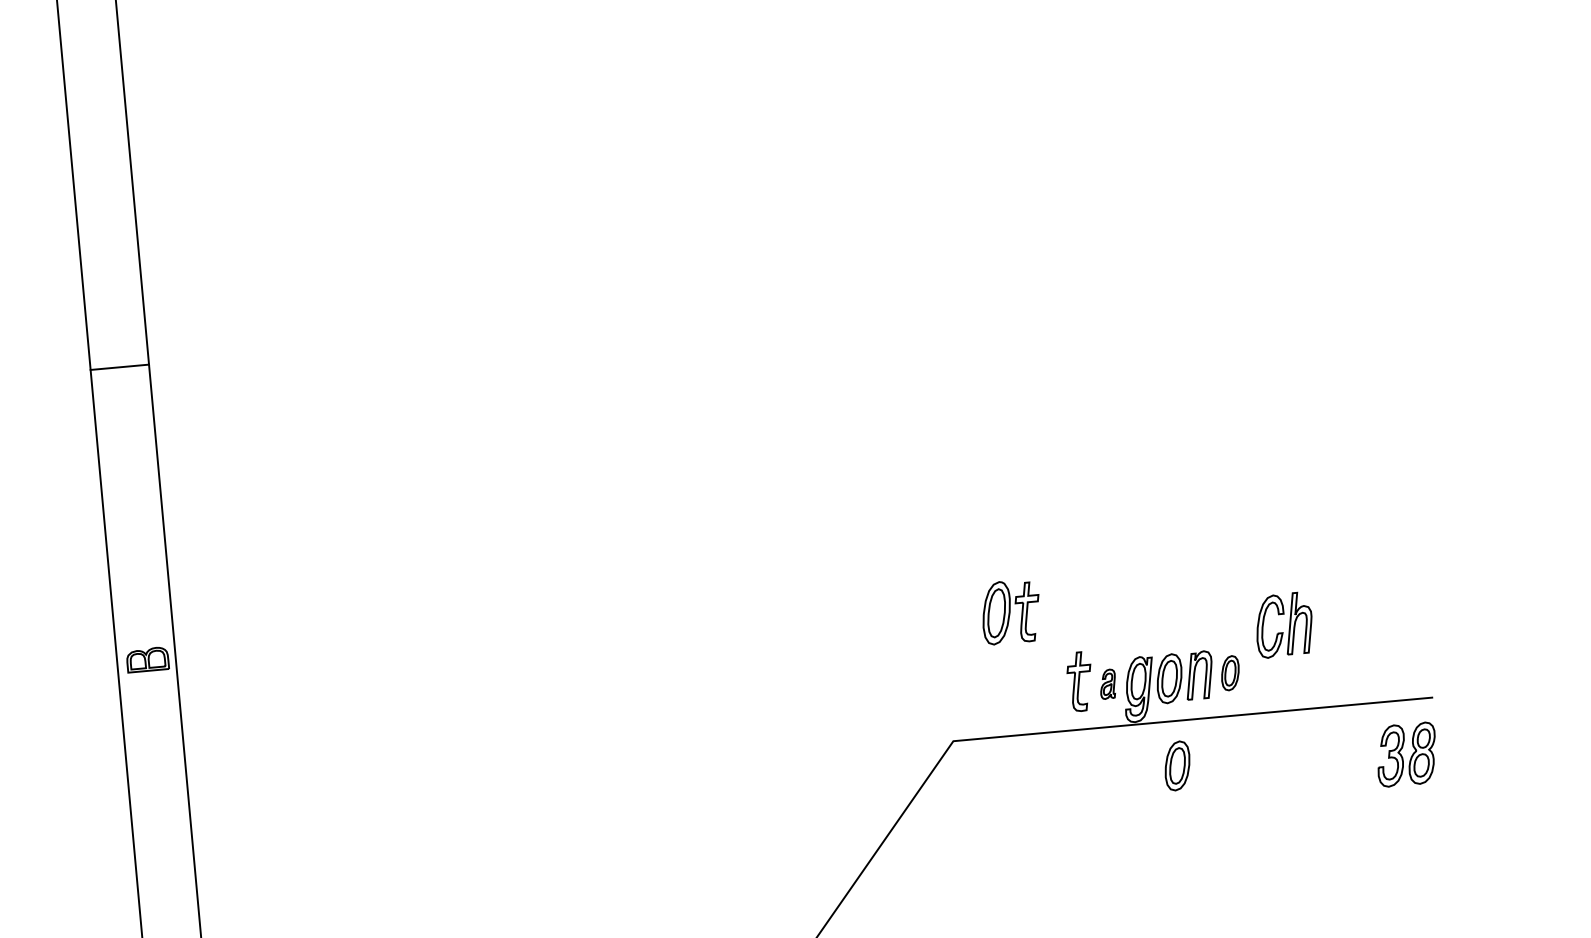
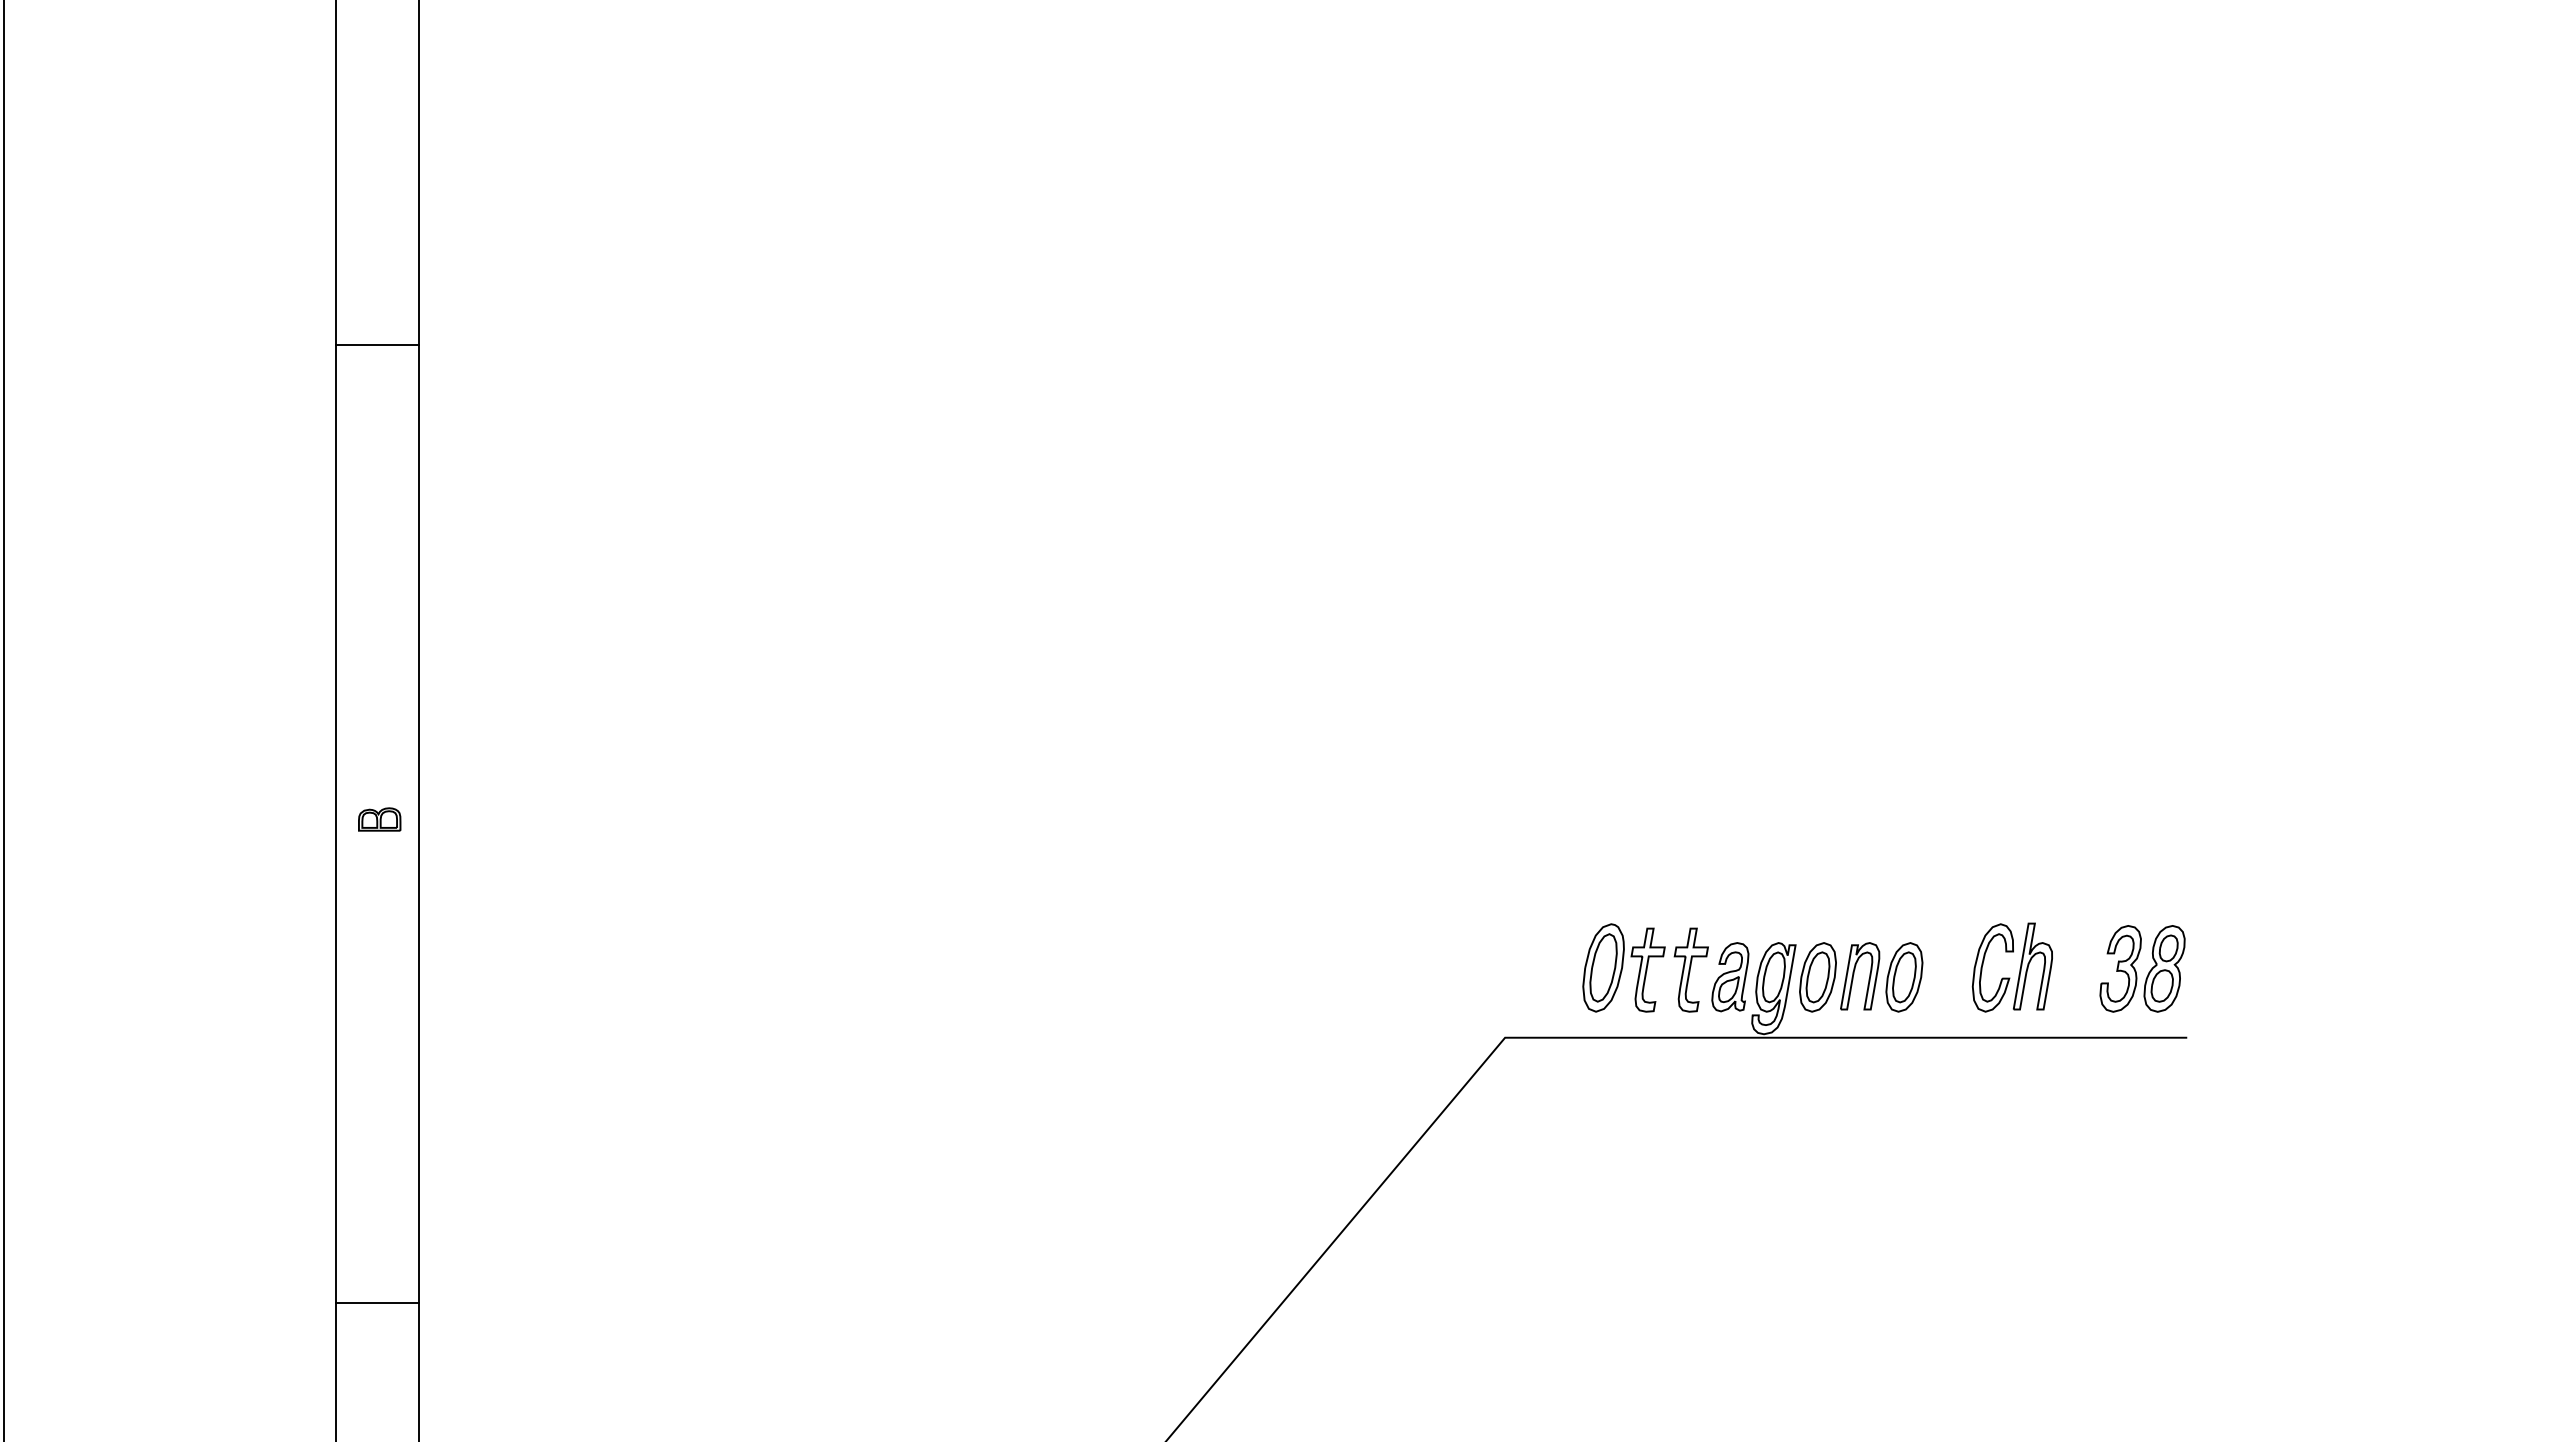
line: (119, 367) -> (377, 344), moved
part: (1010, 611) -> (1623, 967), moved
part: (1289, 625) -> (2019, 968), moved
part: (147, 659) -> (379, 819), size x0.71
part: (1230, 673) -> (1904, 977), size x1.43
part: (1108, 684) -> (1730, 977), size x1.67
part: (1402, 756) -> (2136, 971), moved
part: (1177, 766) -> (1817, 1101), removed

